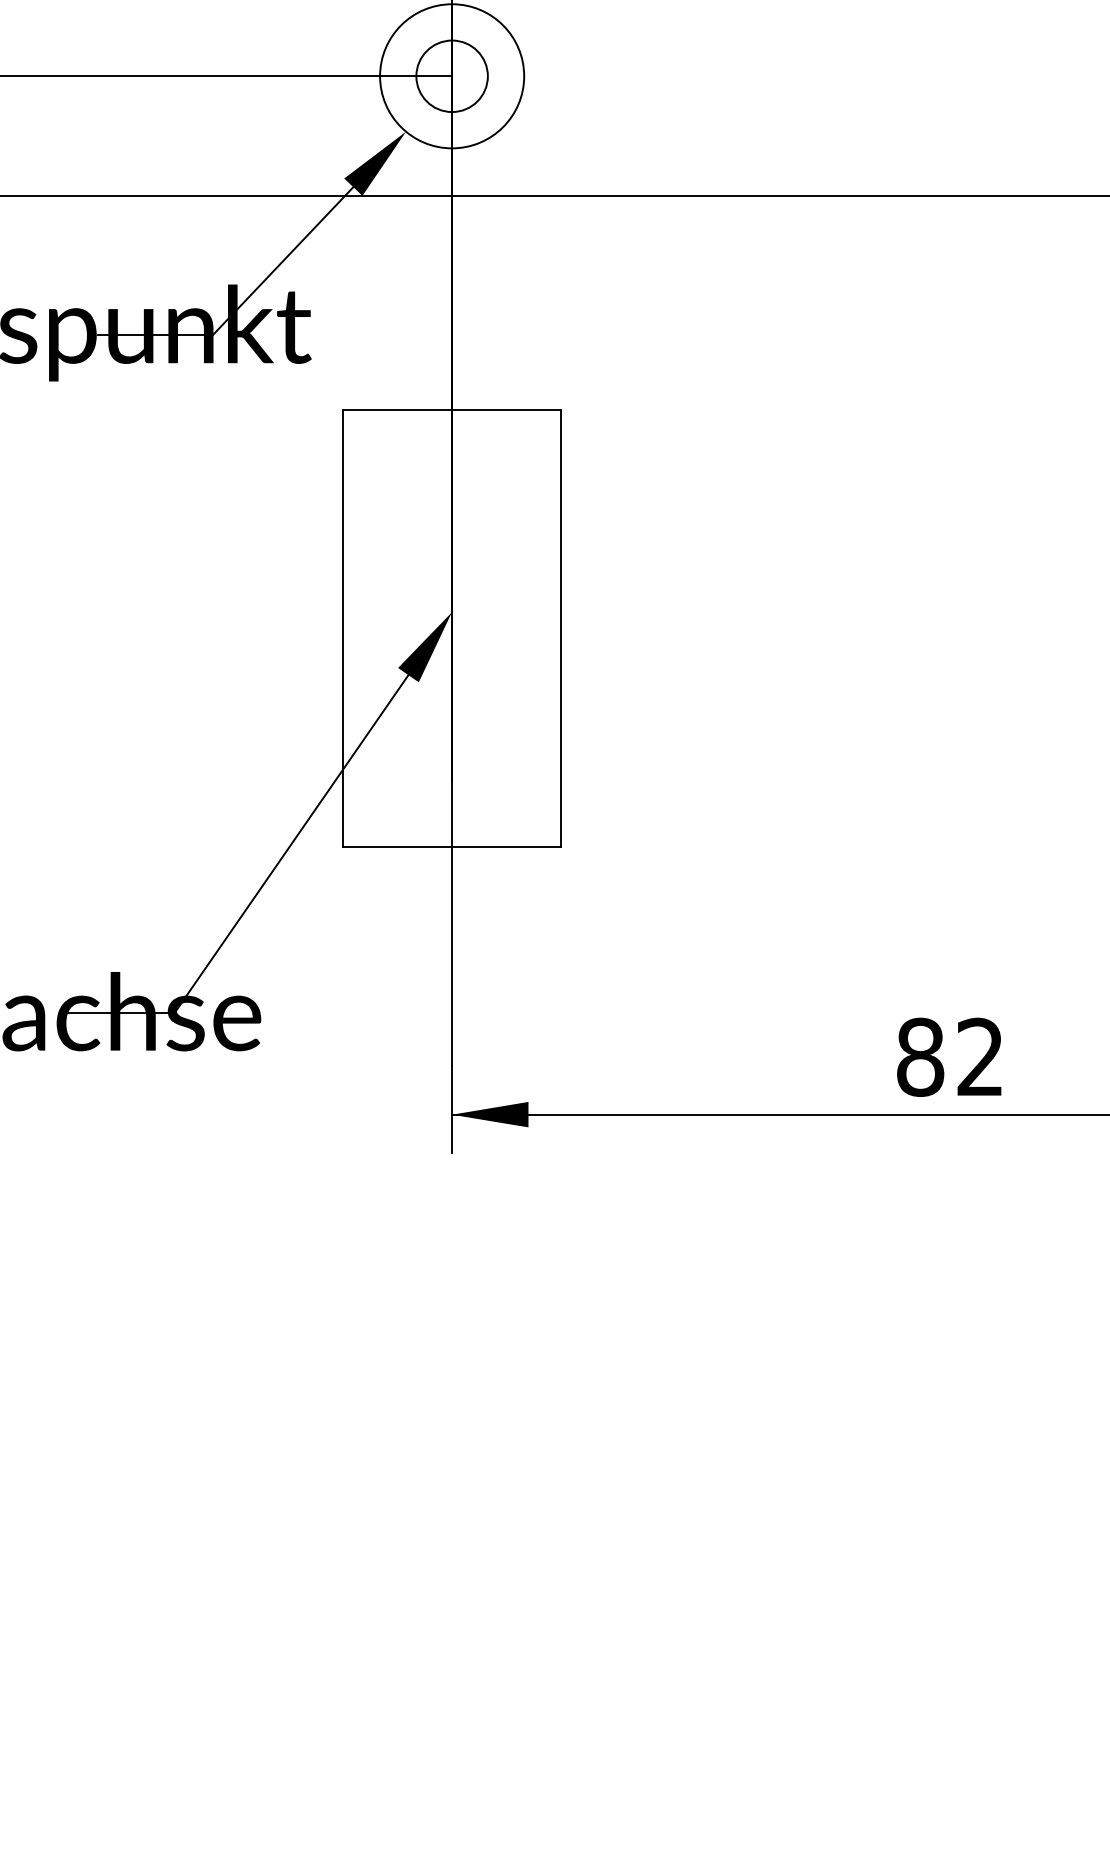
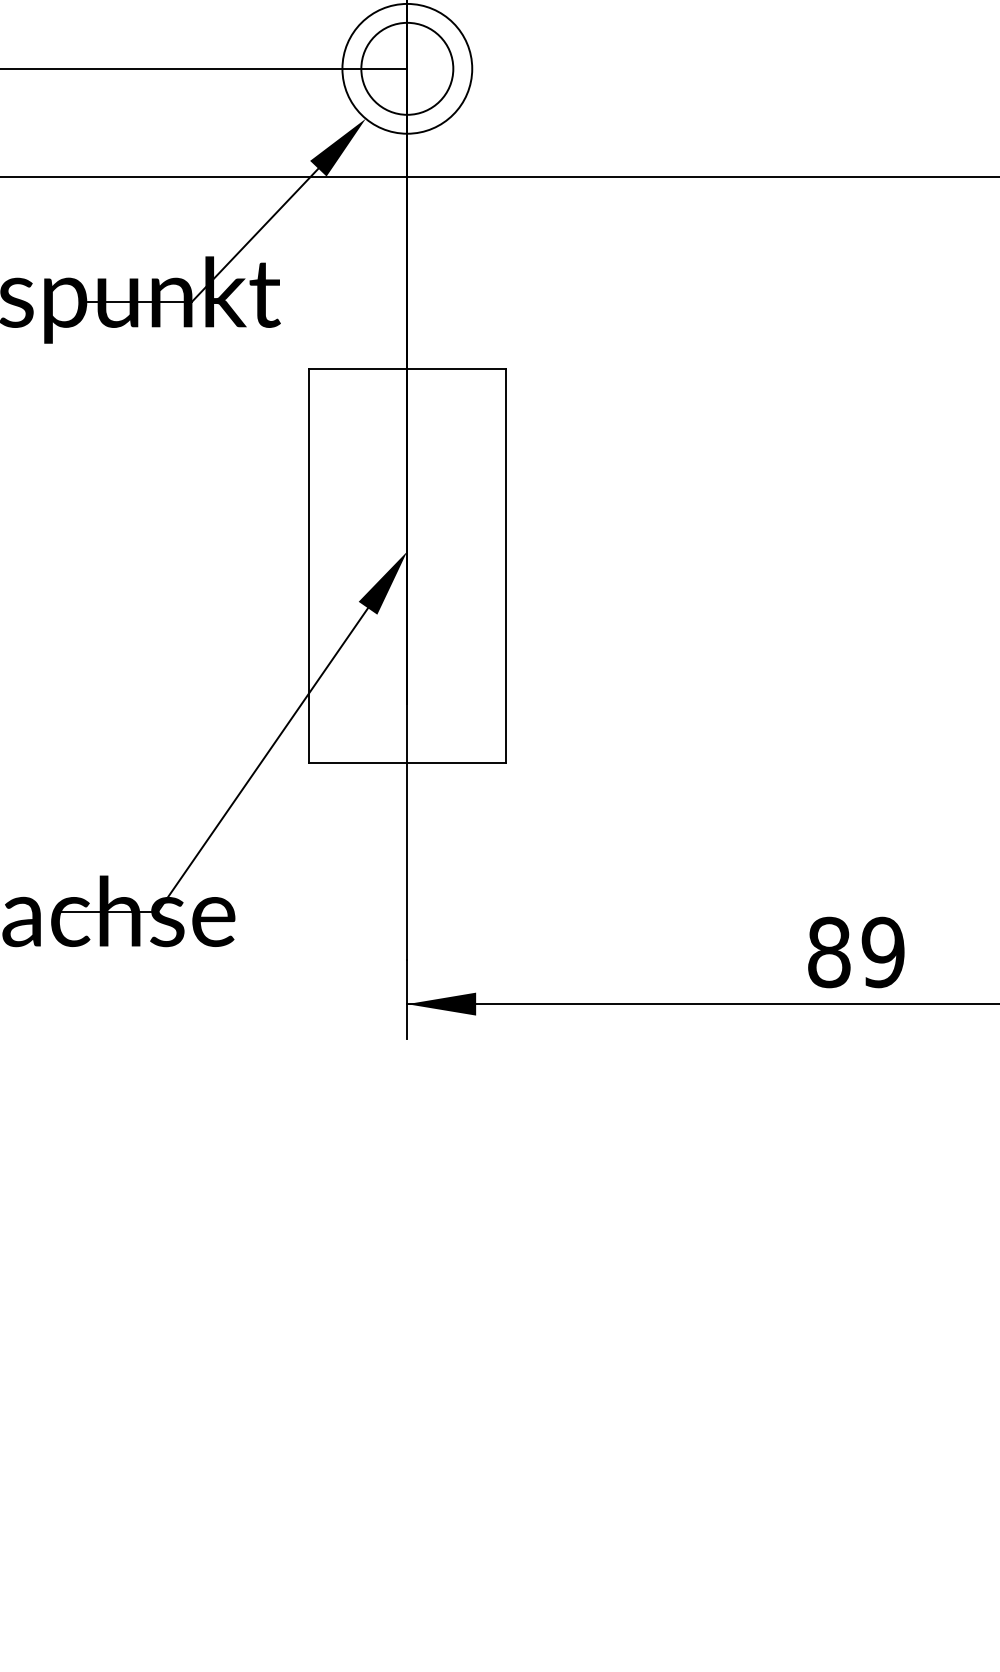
circle: (452, 75) -> (407, 68), size x1.43
text: (979, 1057) -> (882, 952), 82 -> 89

